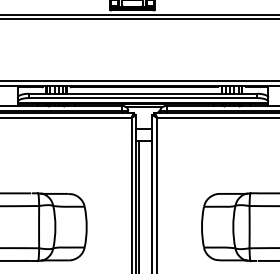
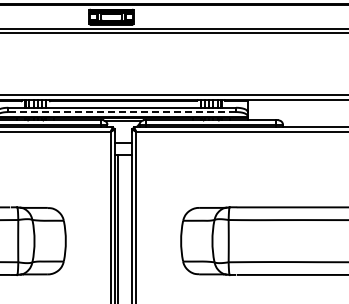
line: (143, 98) -> (122, 112), solid -> dashed

